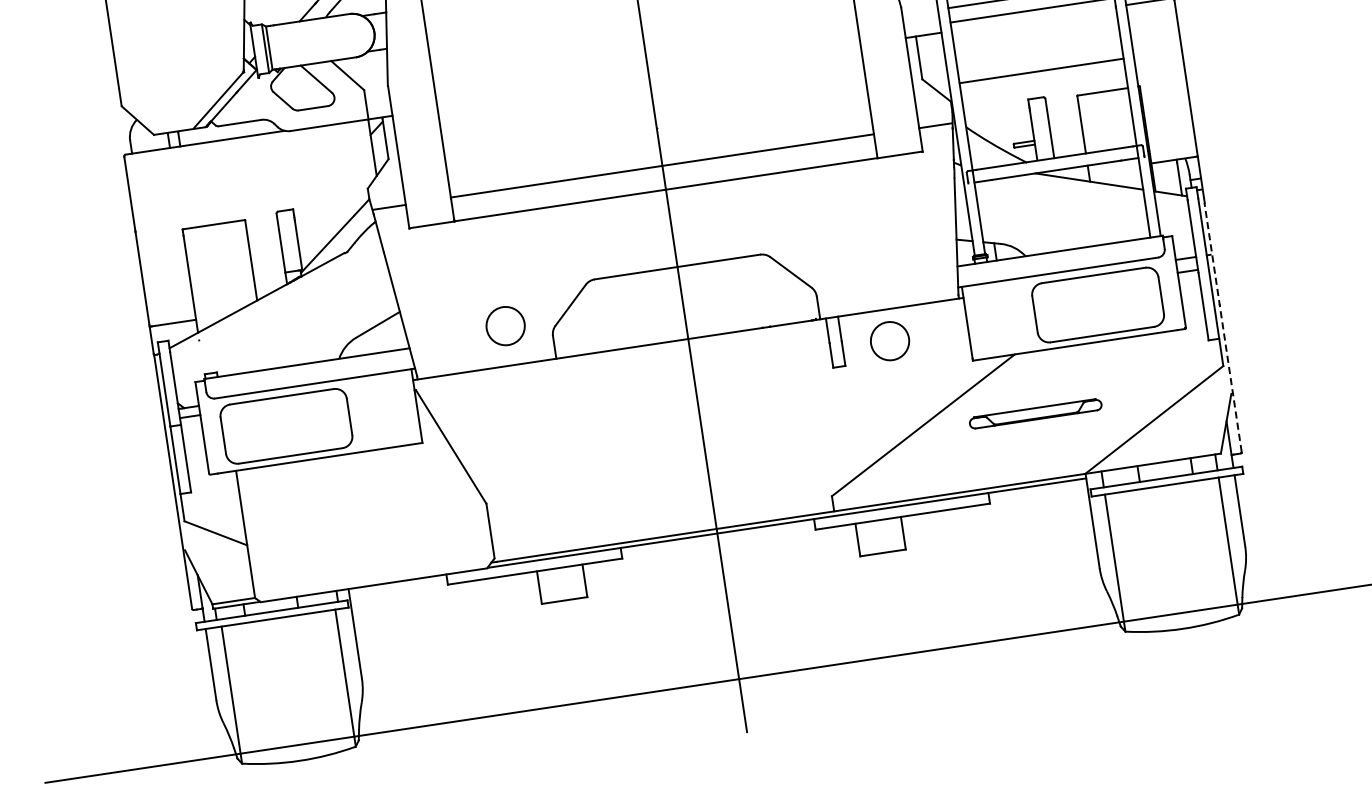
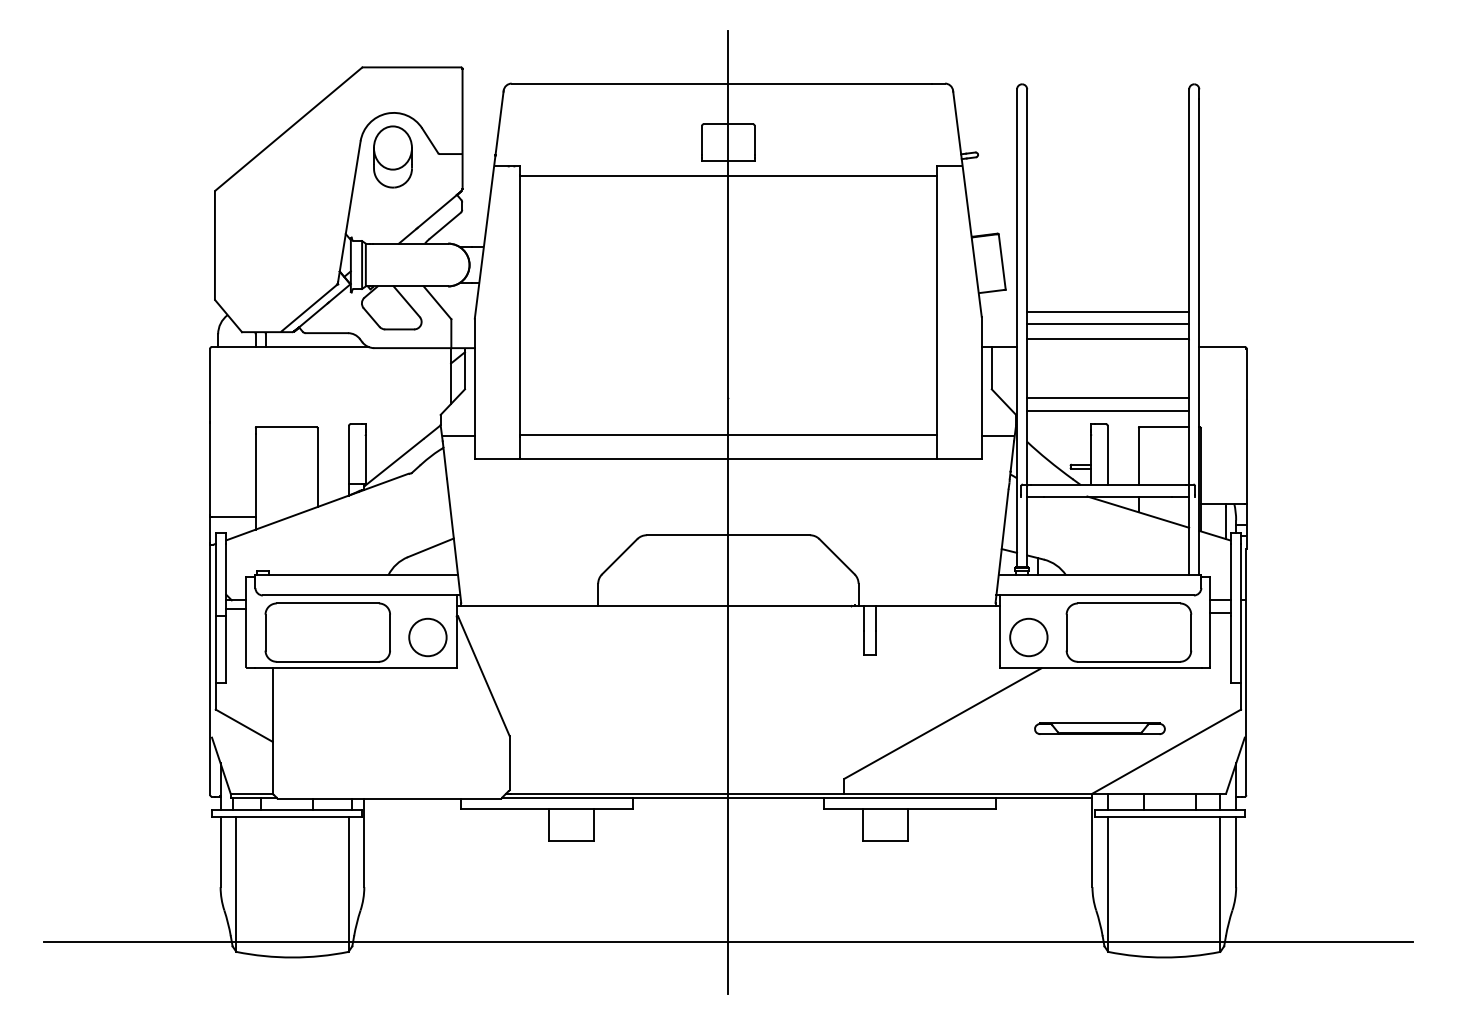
line: (1043, 83) -> (1108, 410), added
circle: (505, 326) -> (427, 637), moved
line: (1223, 327) -> (1246, 672), dashed -> solid
circle: (889, 341) -> (1028, 637), moved
part: (1035, 413) -> (1099, 728), moved

